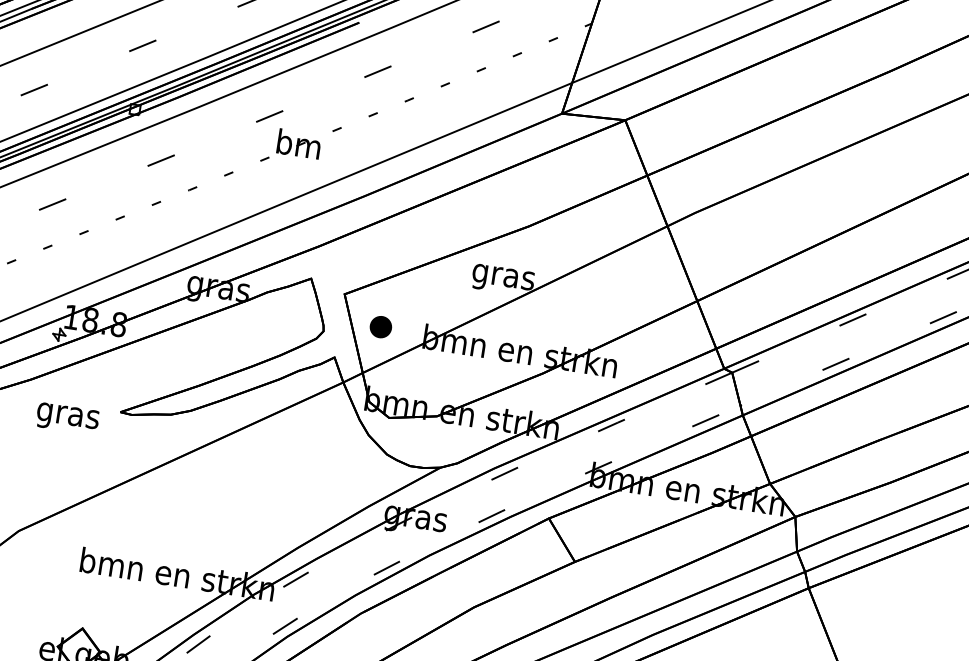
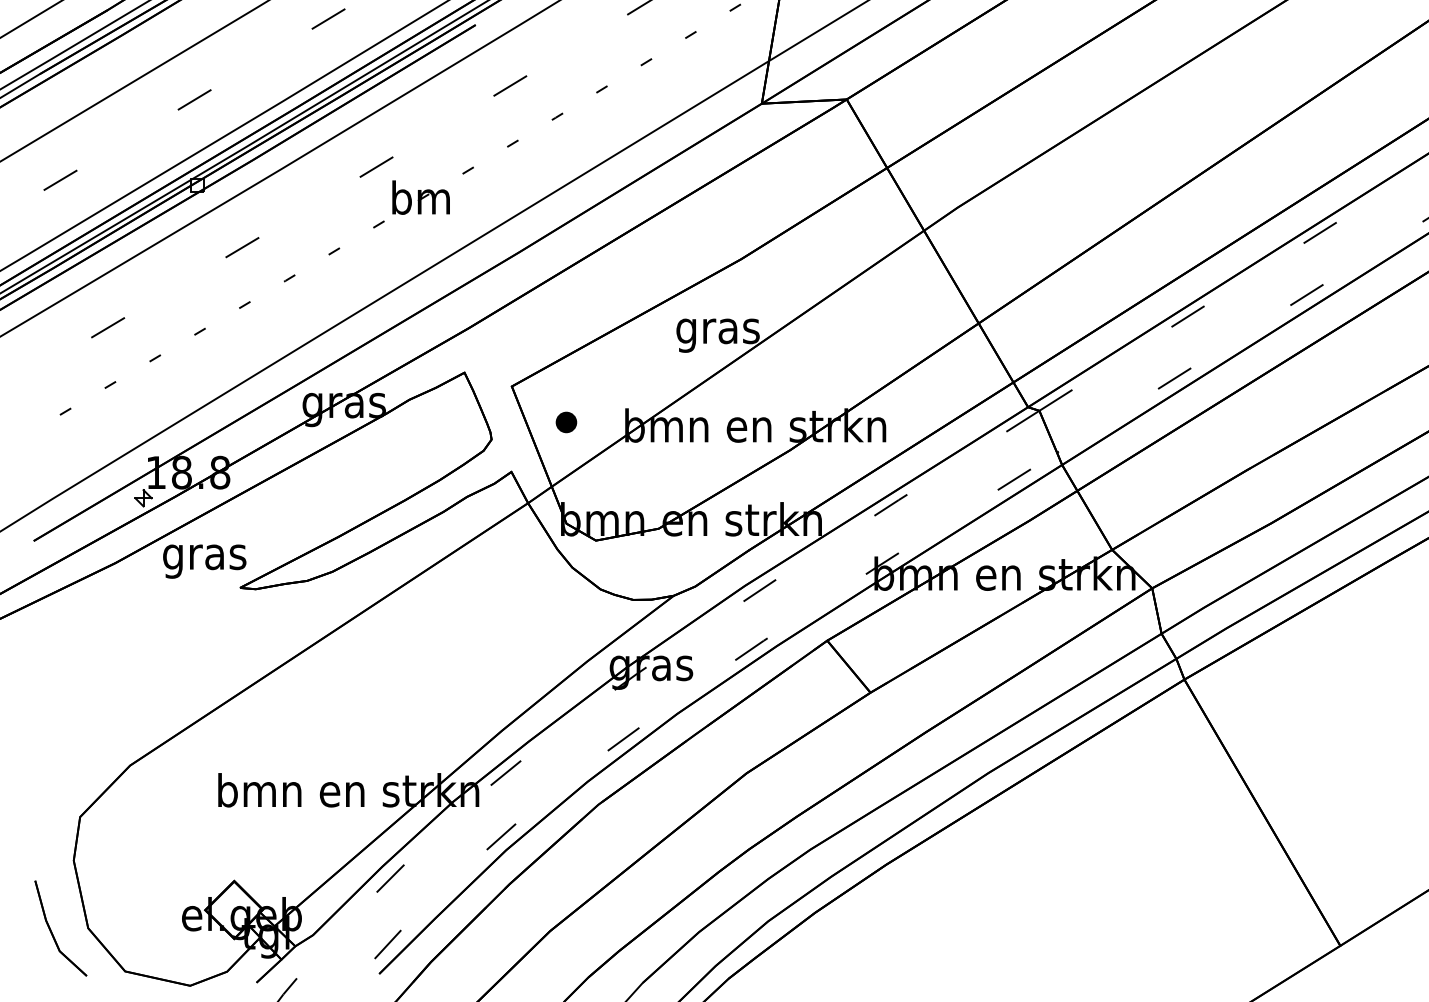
part: (380, 327) -> (566, 422), size x0.71
text: (67, 418) -> (204, 561), moved

